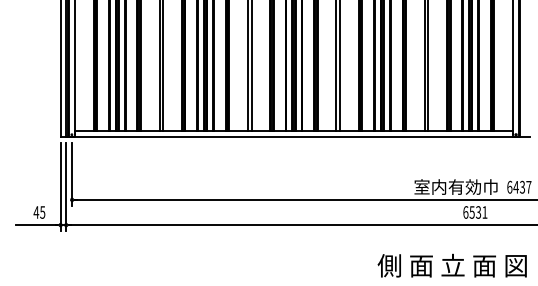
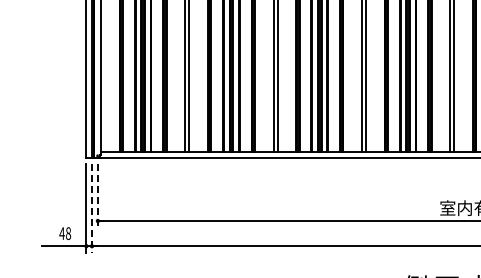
line: (72, 175) -> (98, 196), solid -> dashed
line: (66, 187) -> (92, 208), solid -> dashed
text: (42, 212) -> (68, 233), 45 -> 48

